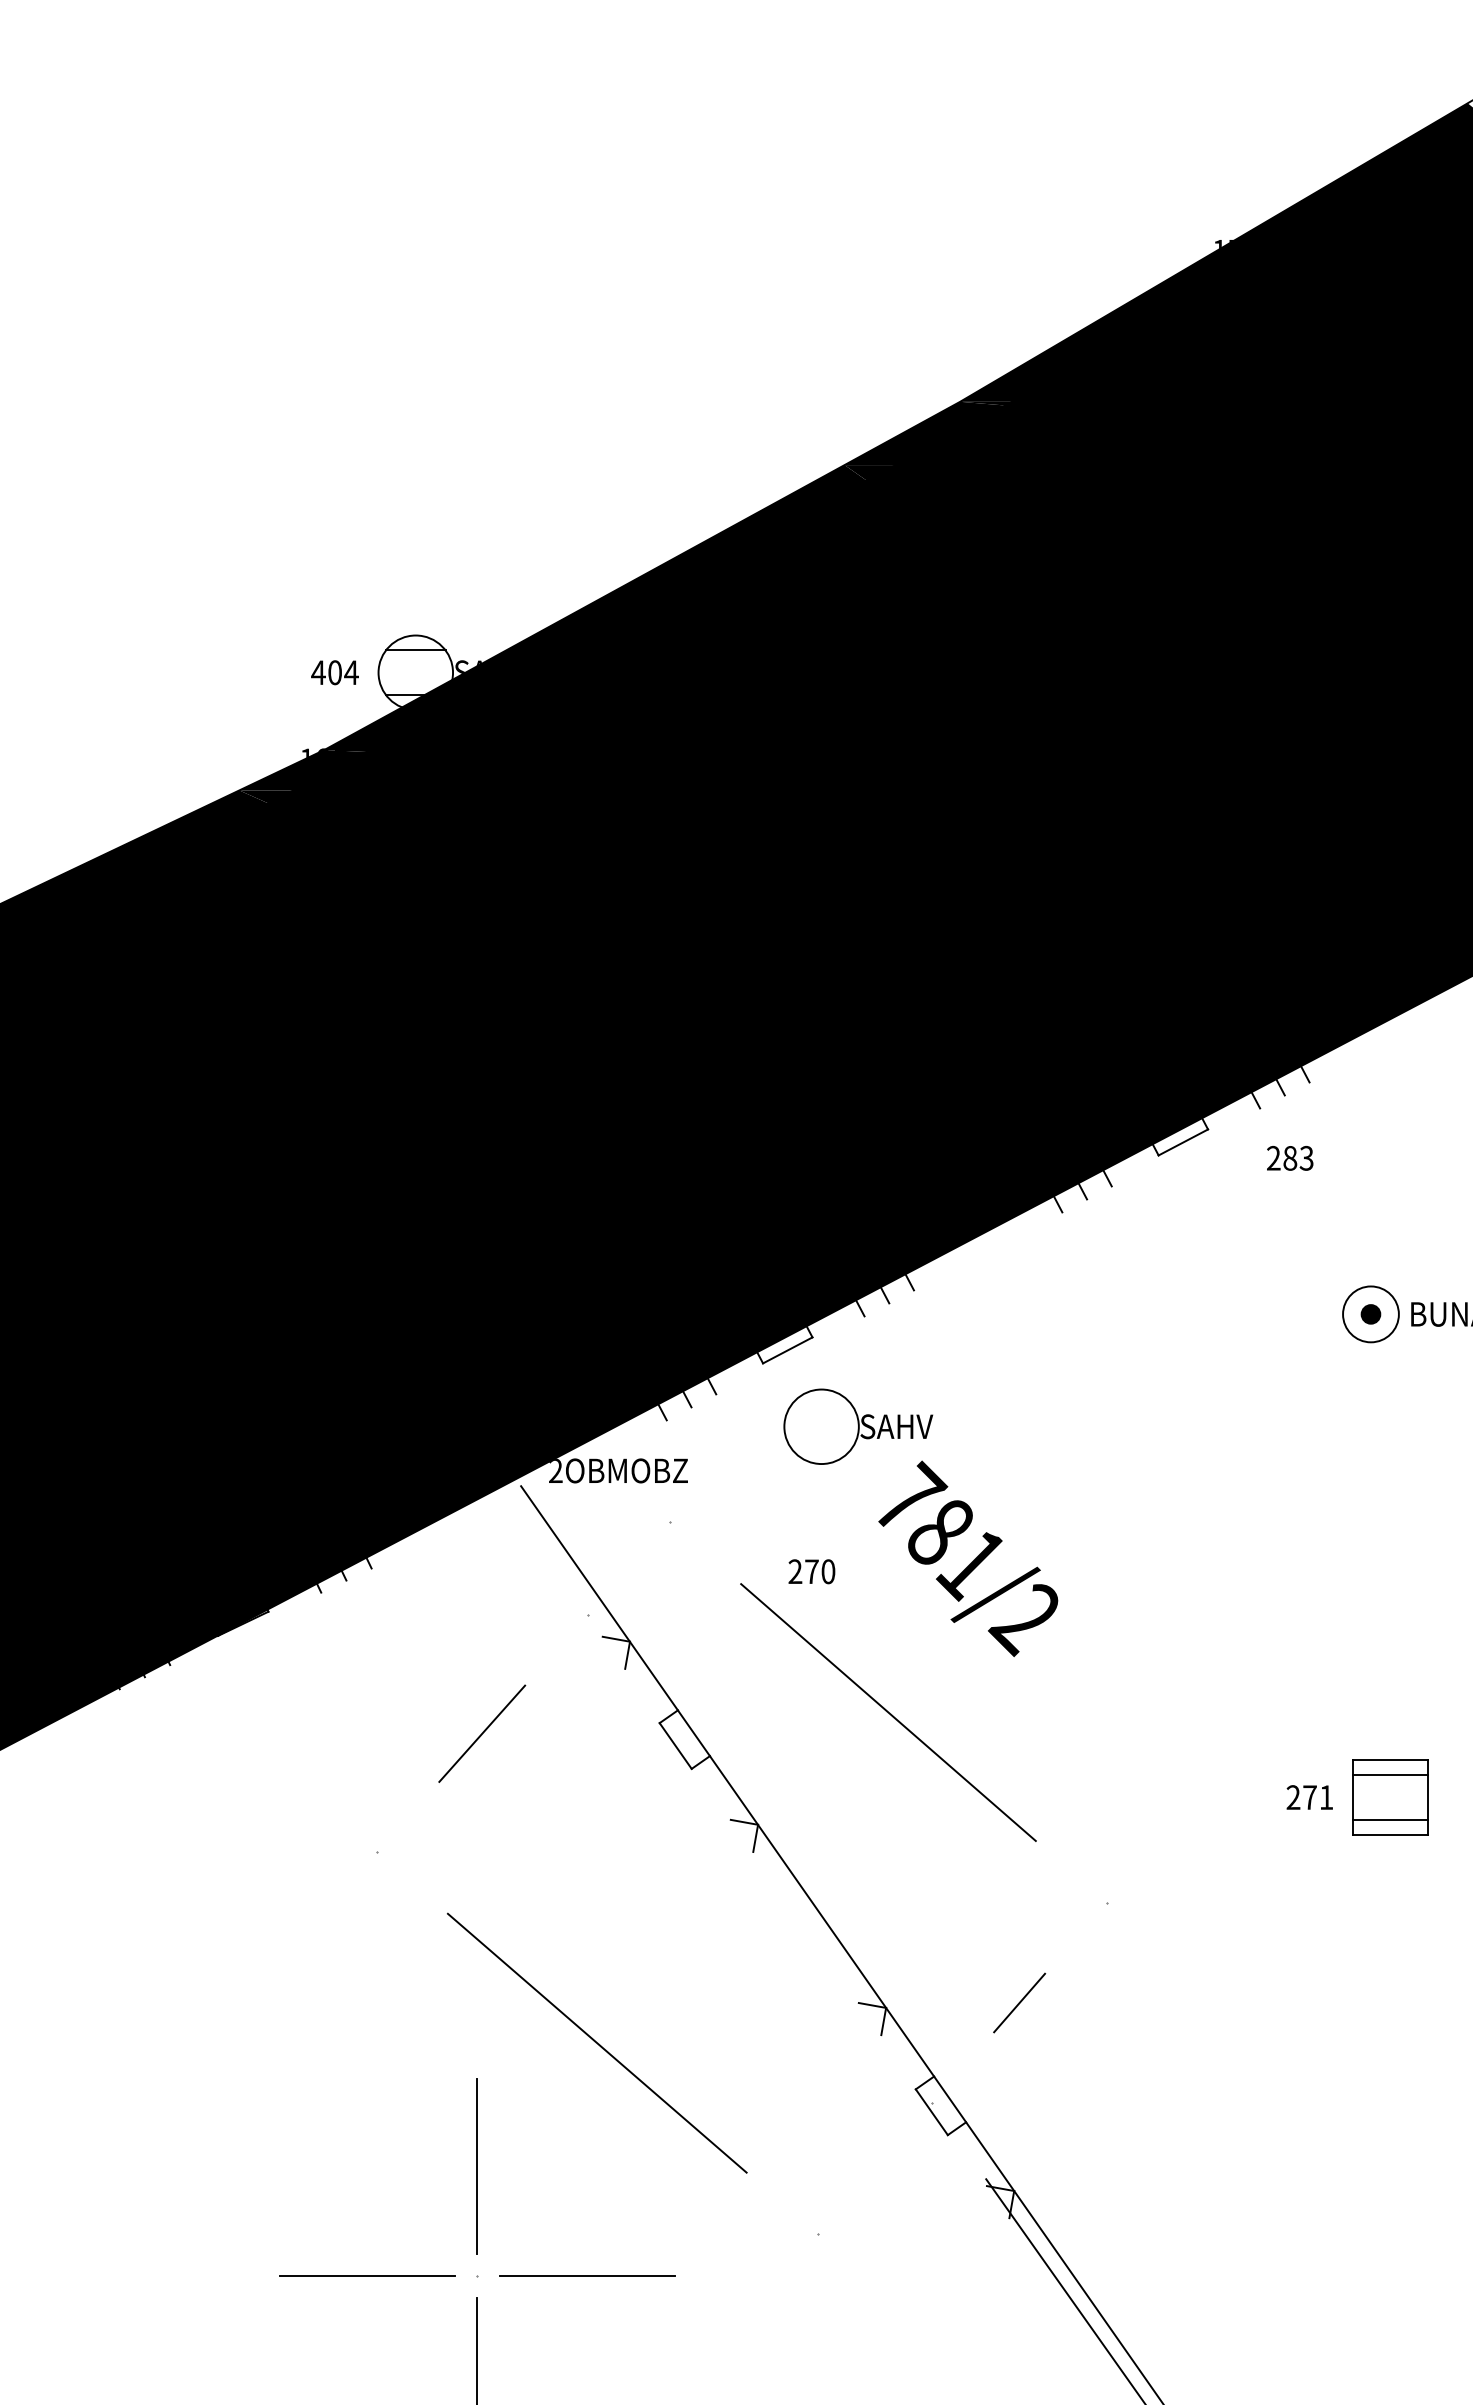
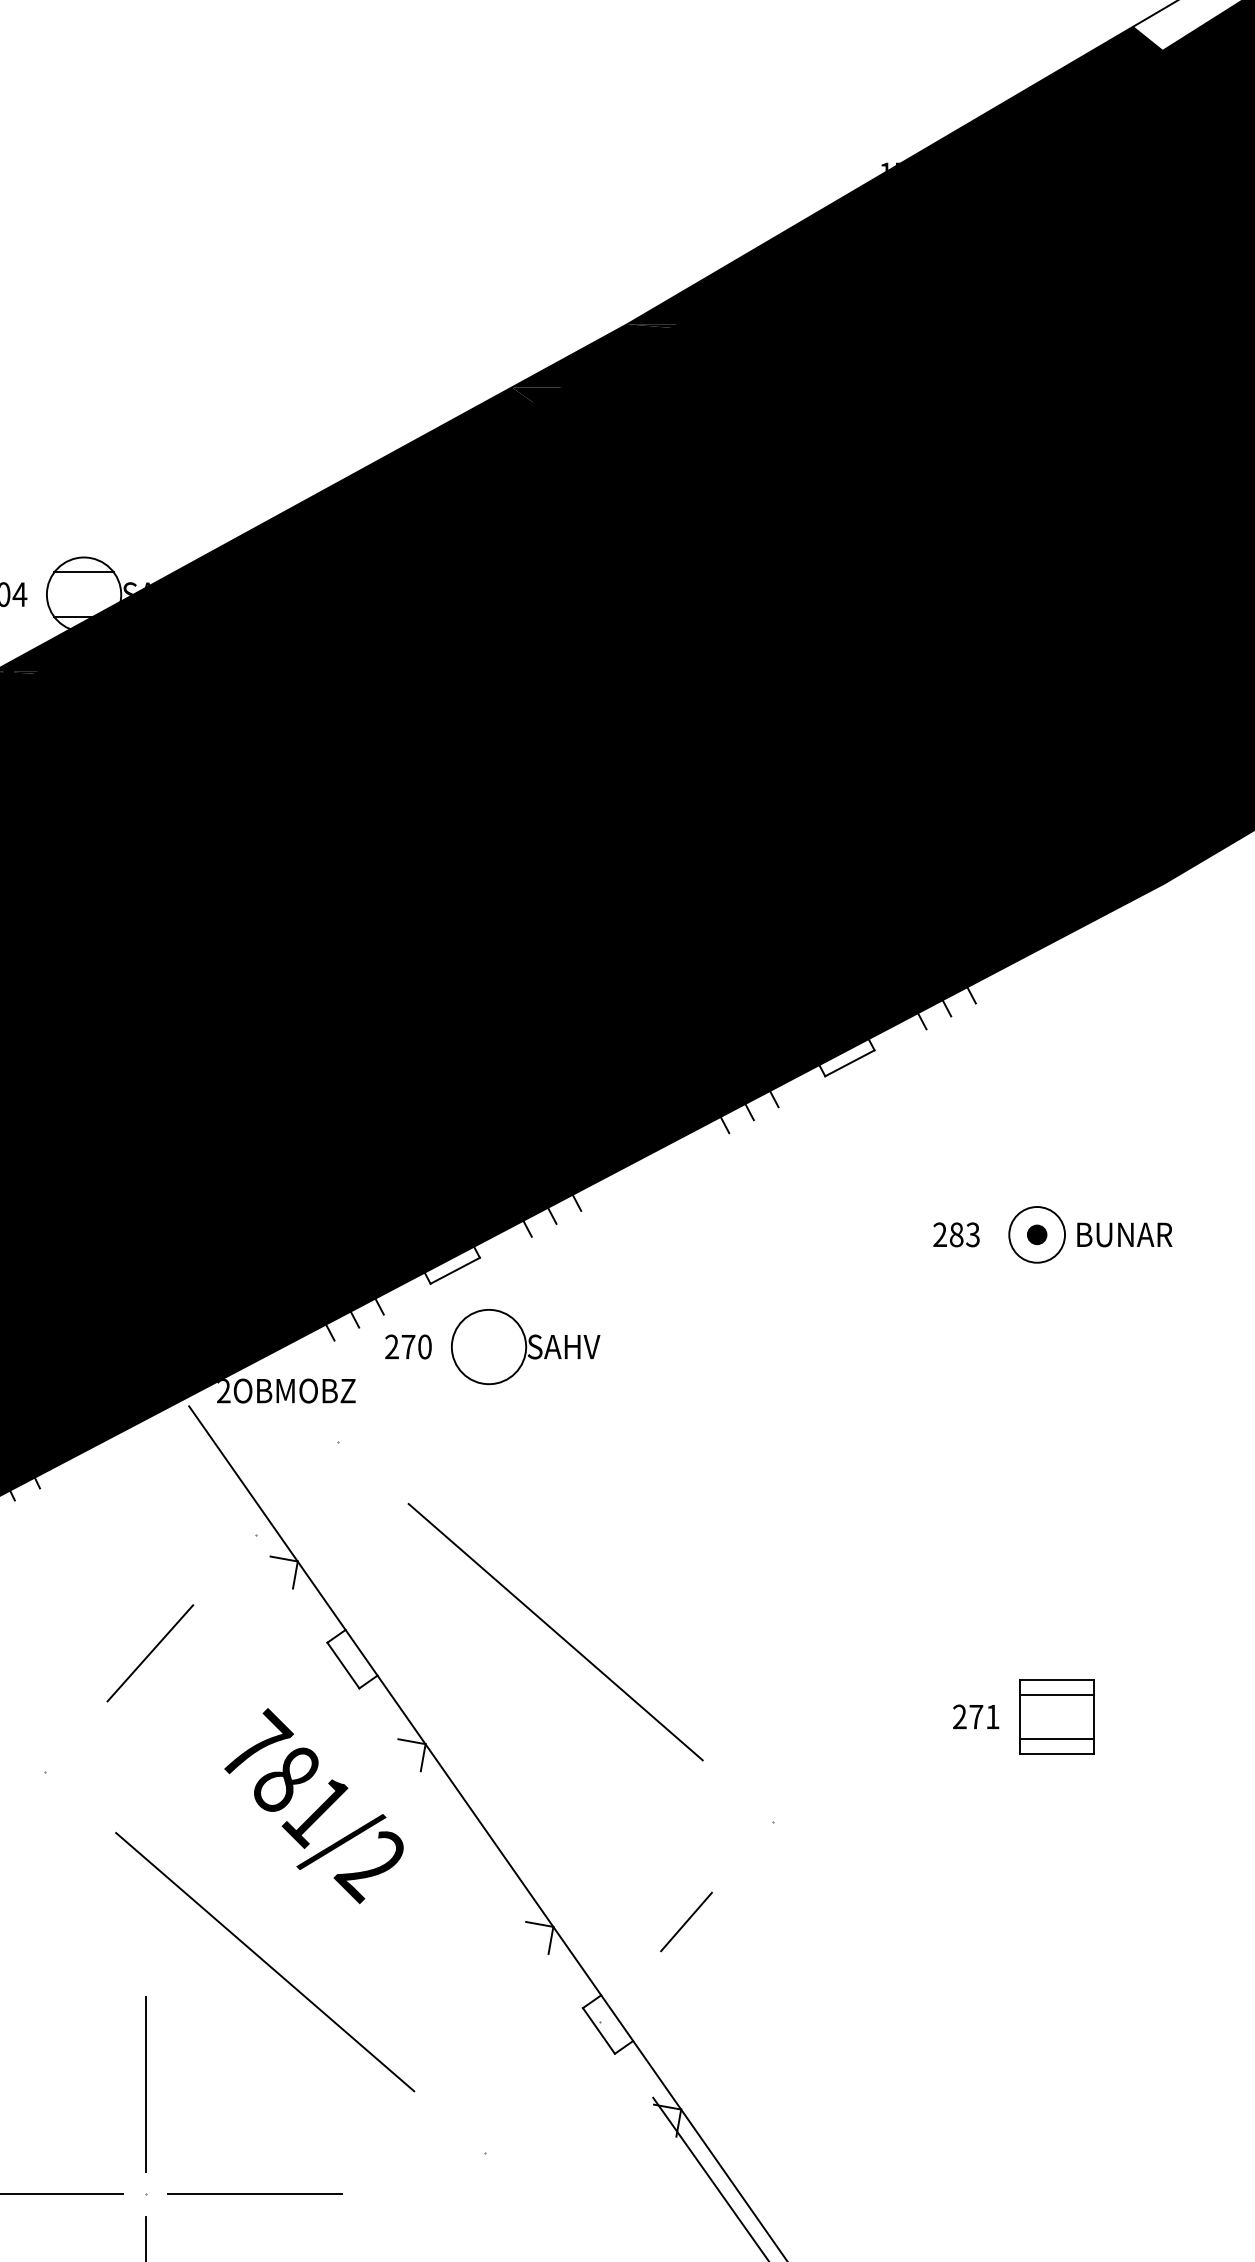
text: (1290, 1158) -> (956, 1234), moved
text: (968, 1558) -> (314, 1805), moved
text: (811, 1571) -> (408, 1346), moved

